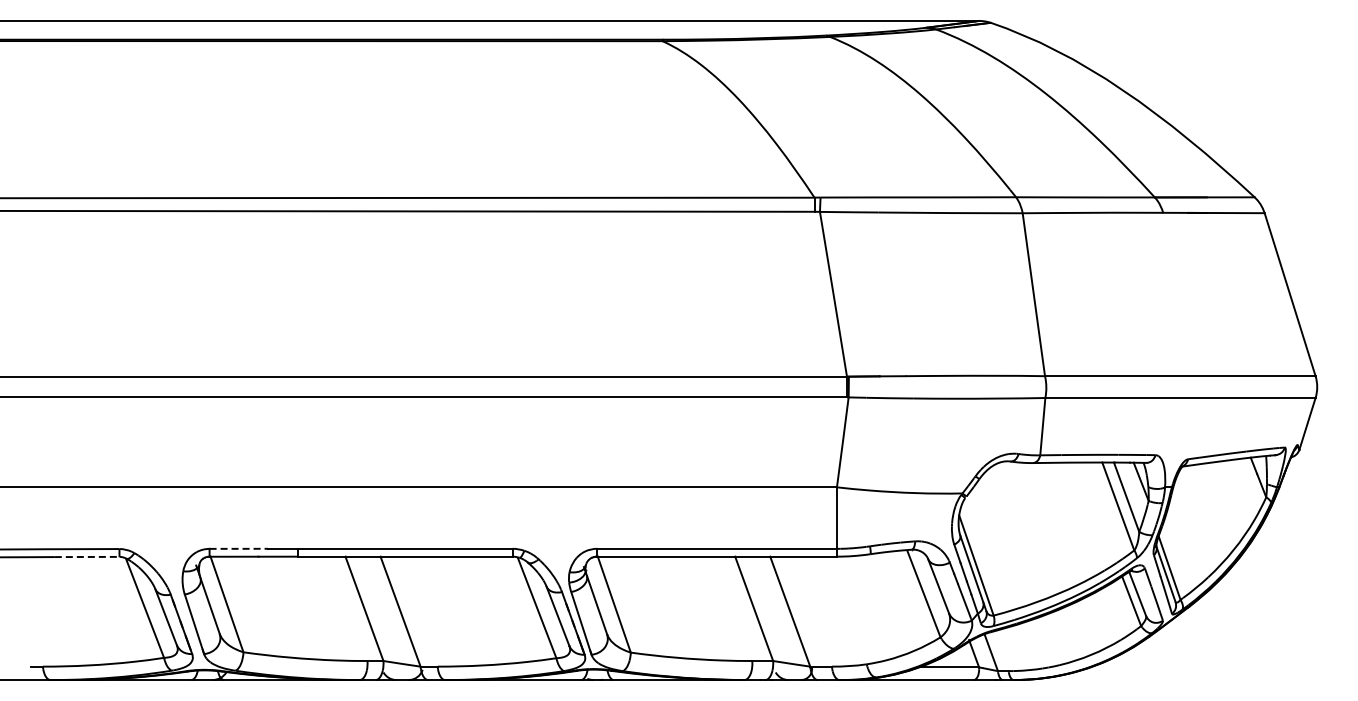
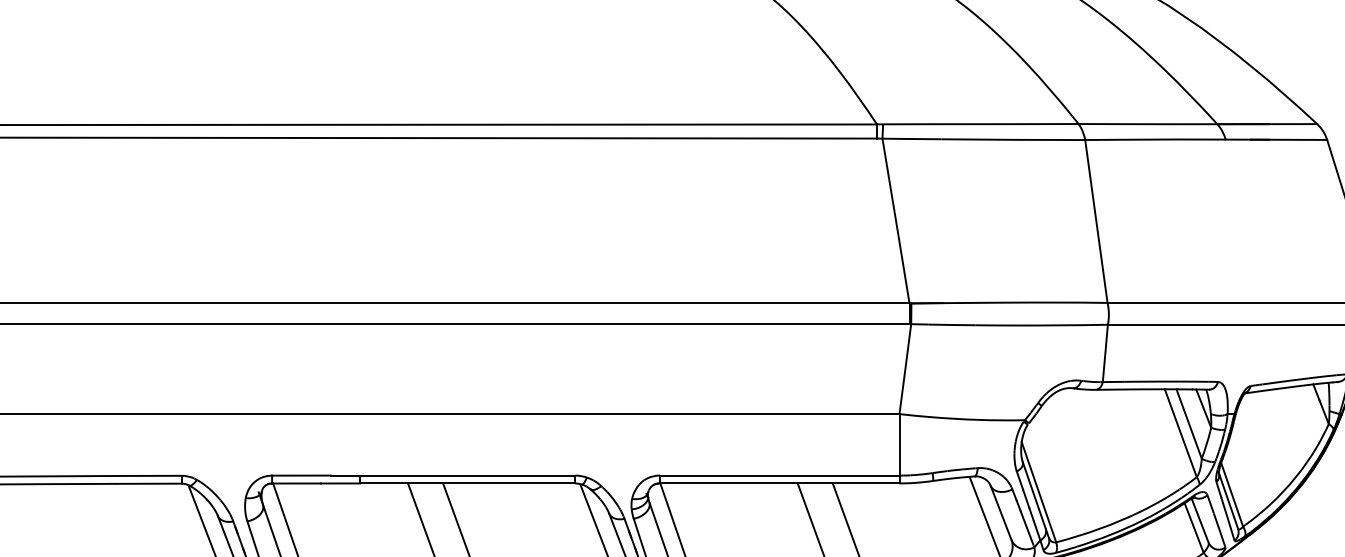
line: (239, 548) -> (302, 475), dashed -> solid
line: (87, 556) -> (150, 483), dashed -> solid

